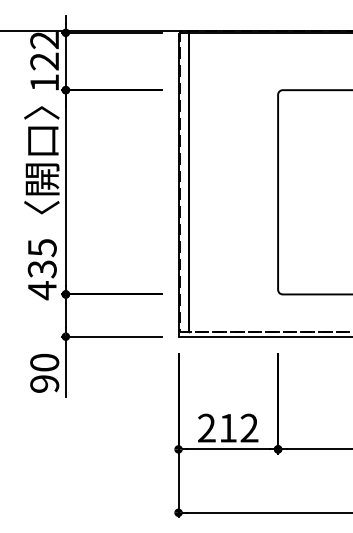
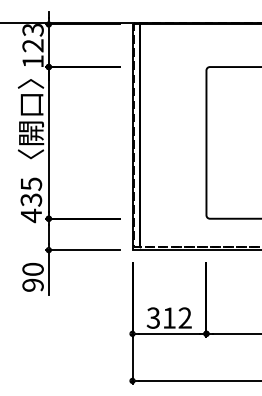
text: (44, 40) -> (32, 30), 122 -> 123
text: (206, 428) -> (153, 318), 212 -> 312

